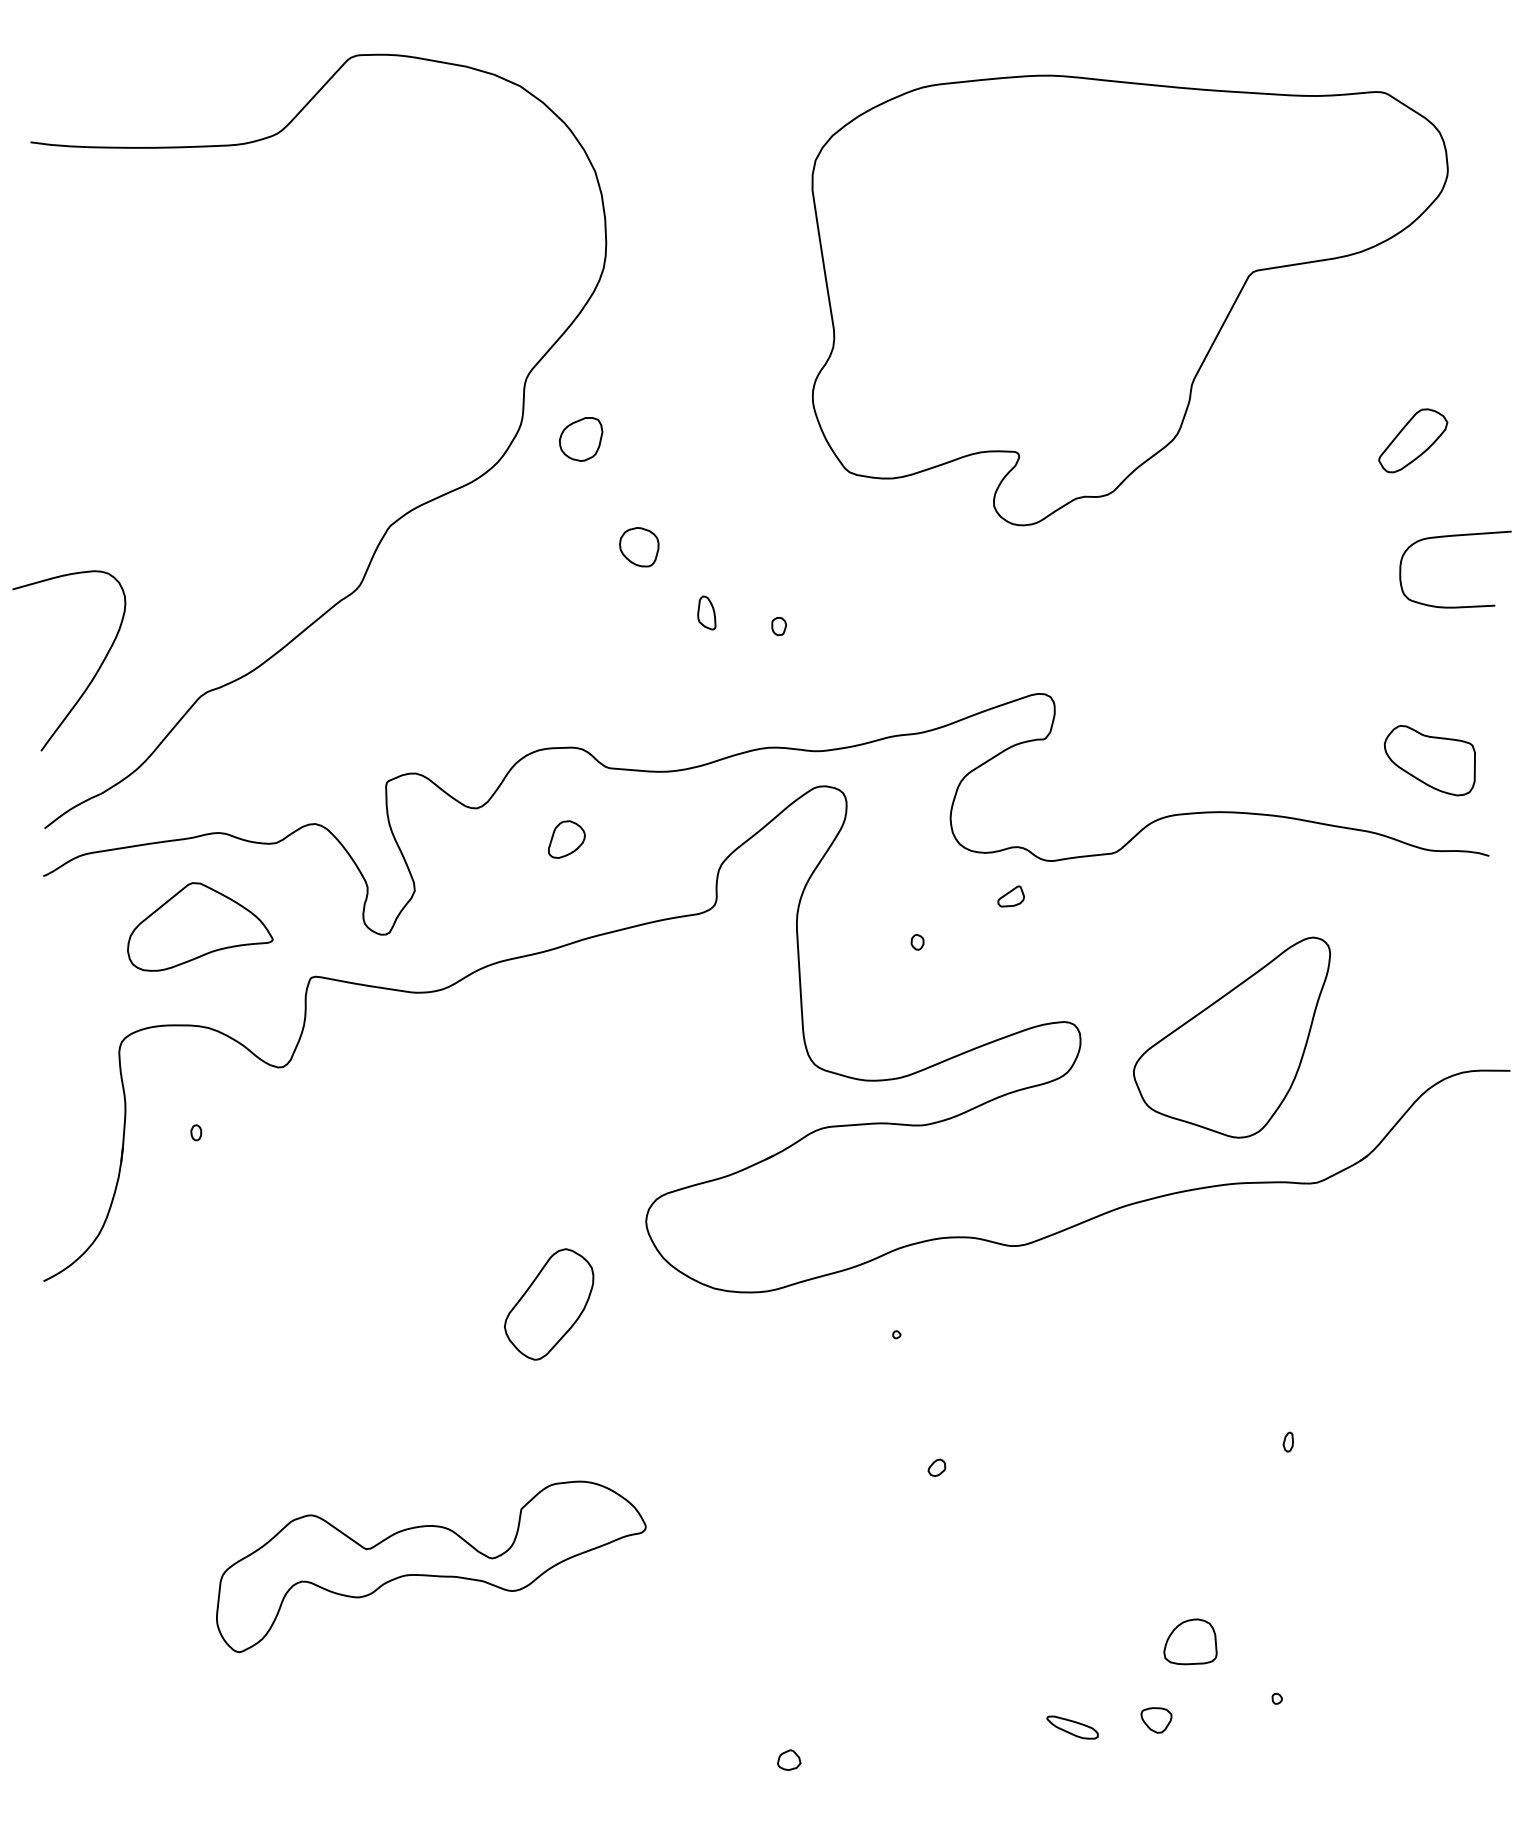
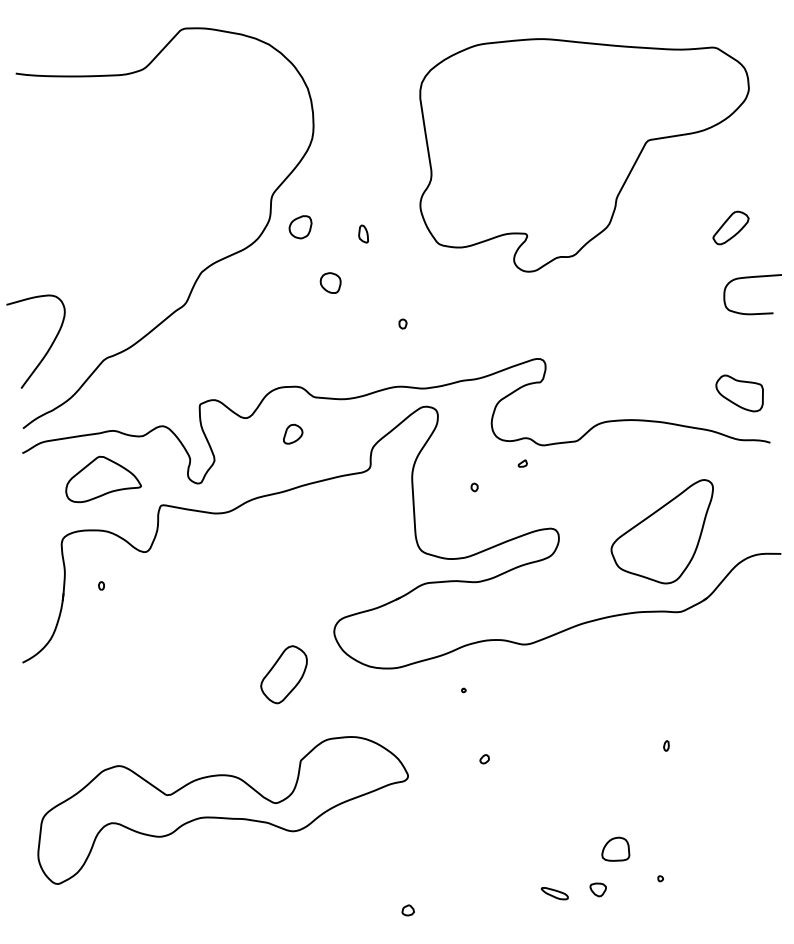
part: (706, 611) -> (363, 233), moved
part: (1010, 896) -> (522, 463), size x0.62
part: (1230, 1037) -> (661, 531), moved
part: (430, 1566) -> (222, 810), size x1.67

